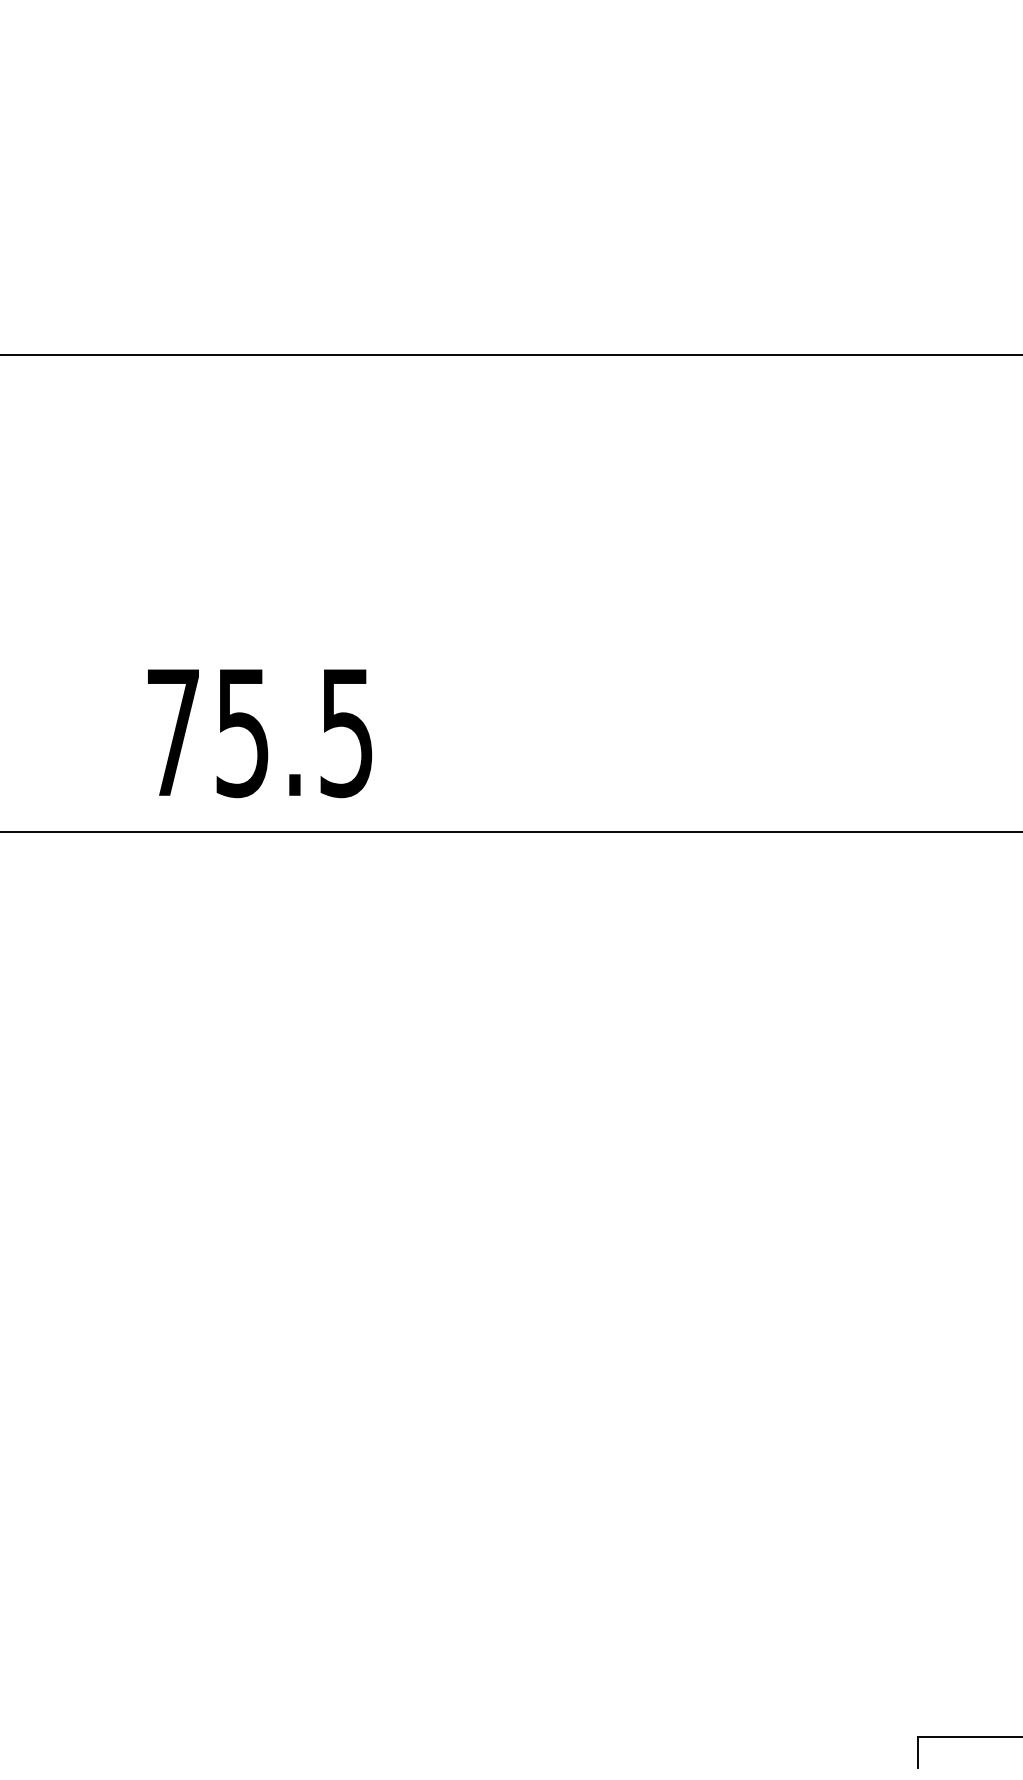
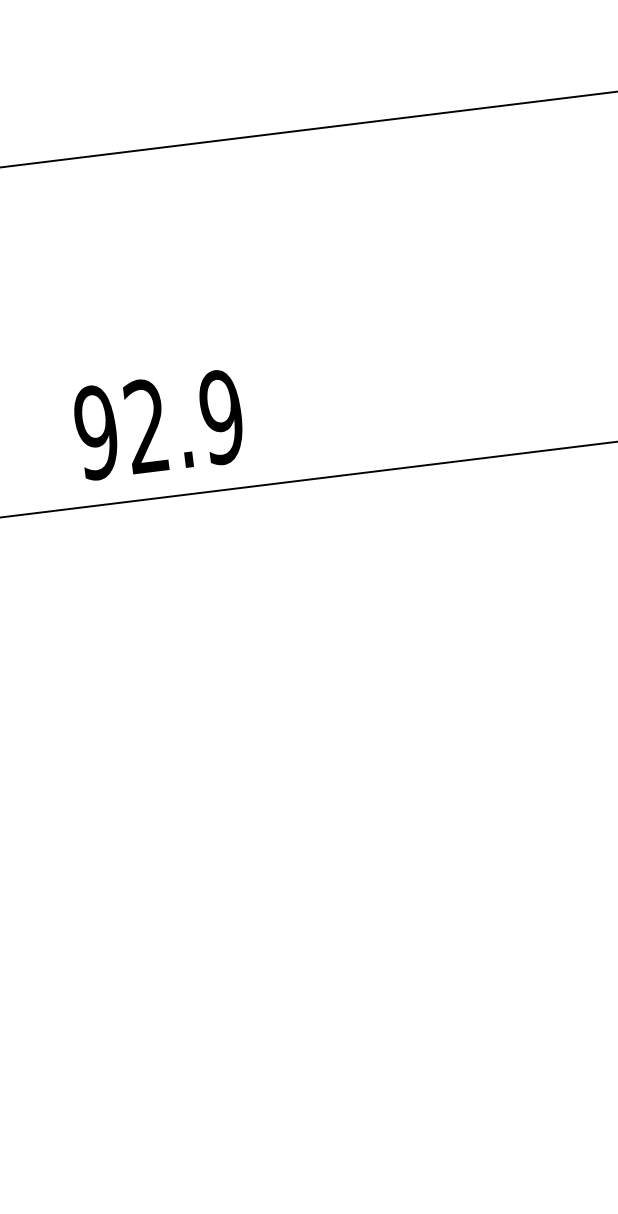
text: (259, 732) -> (158, 424), 75.5 -> 92.9

